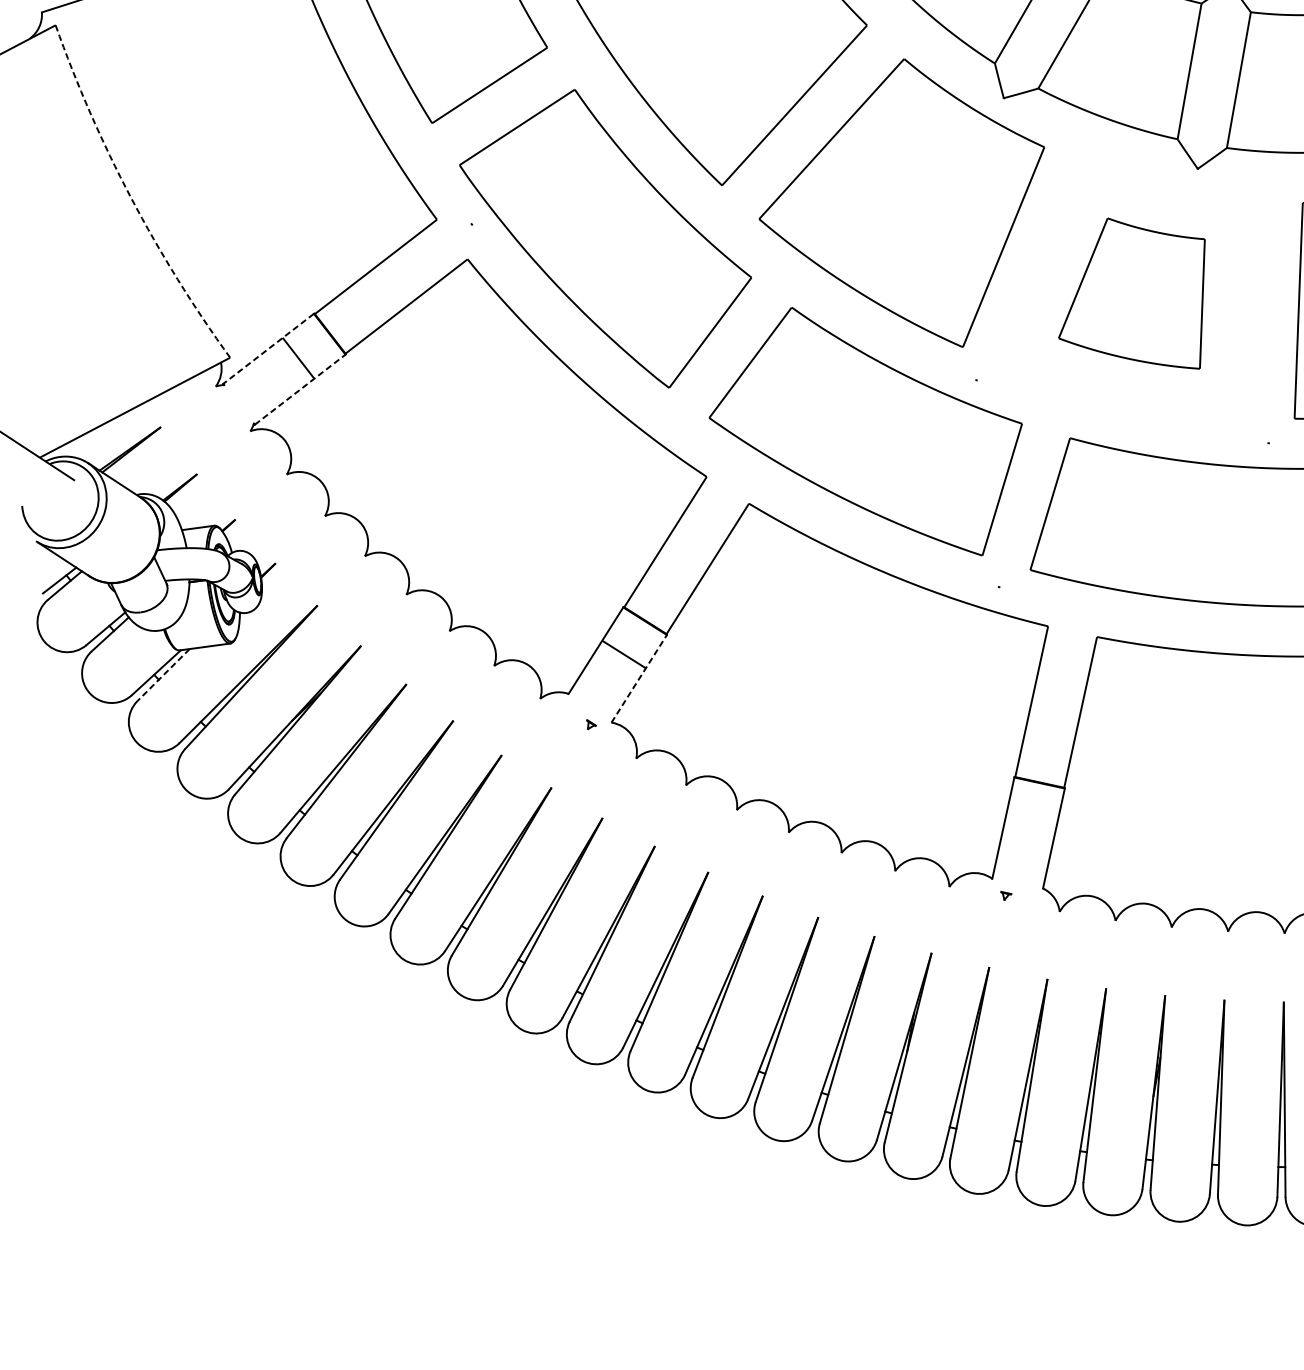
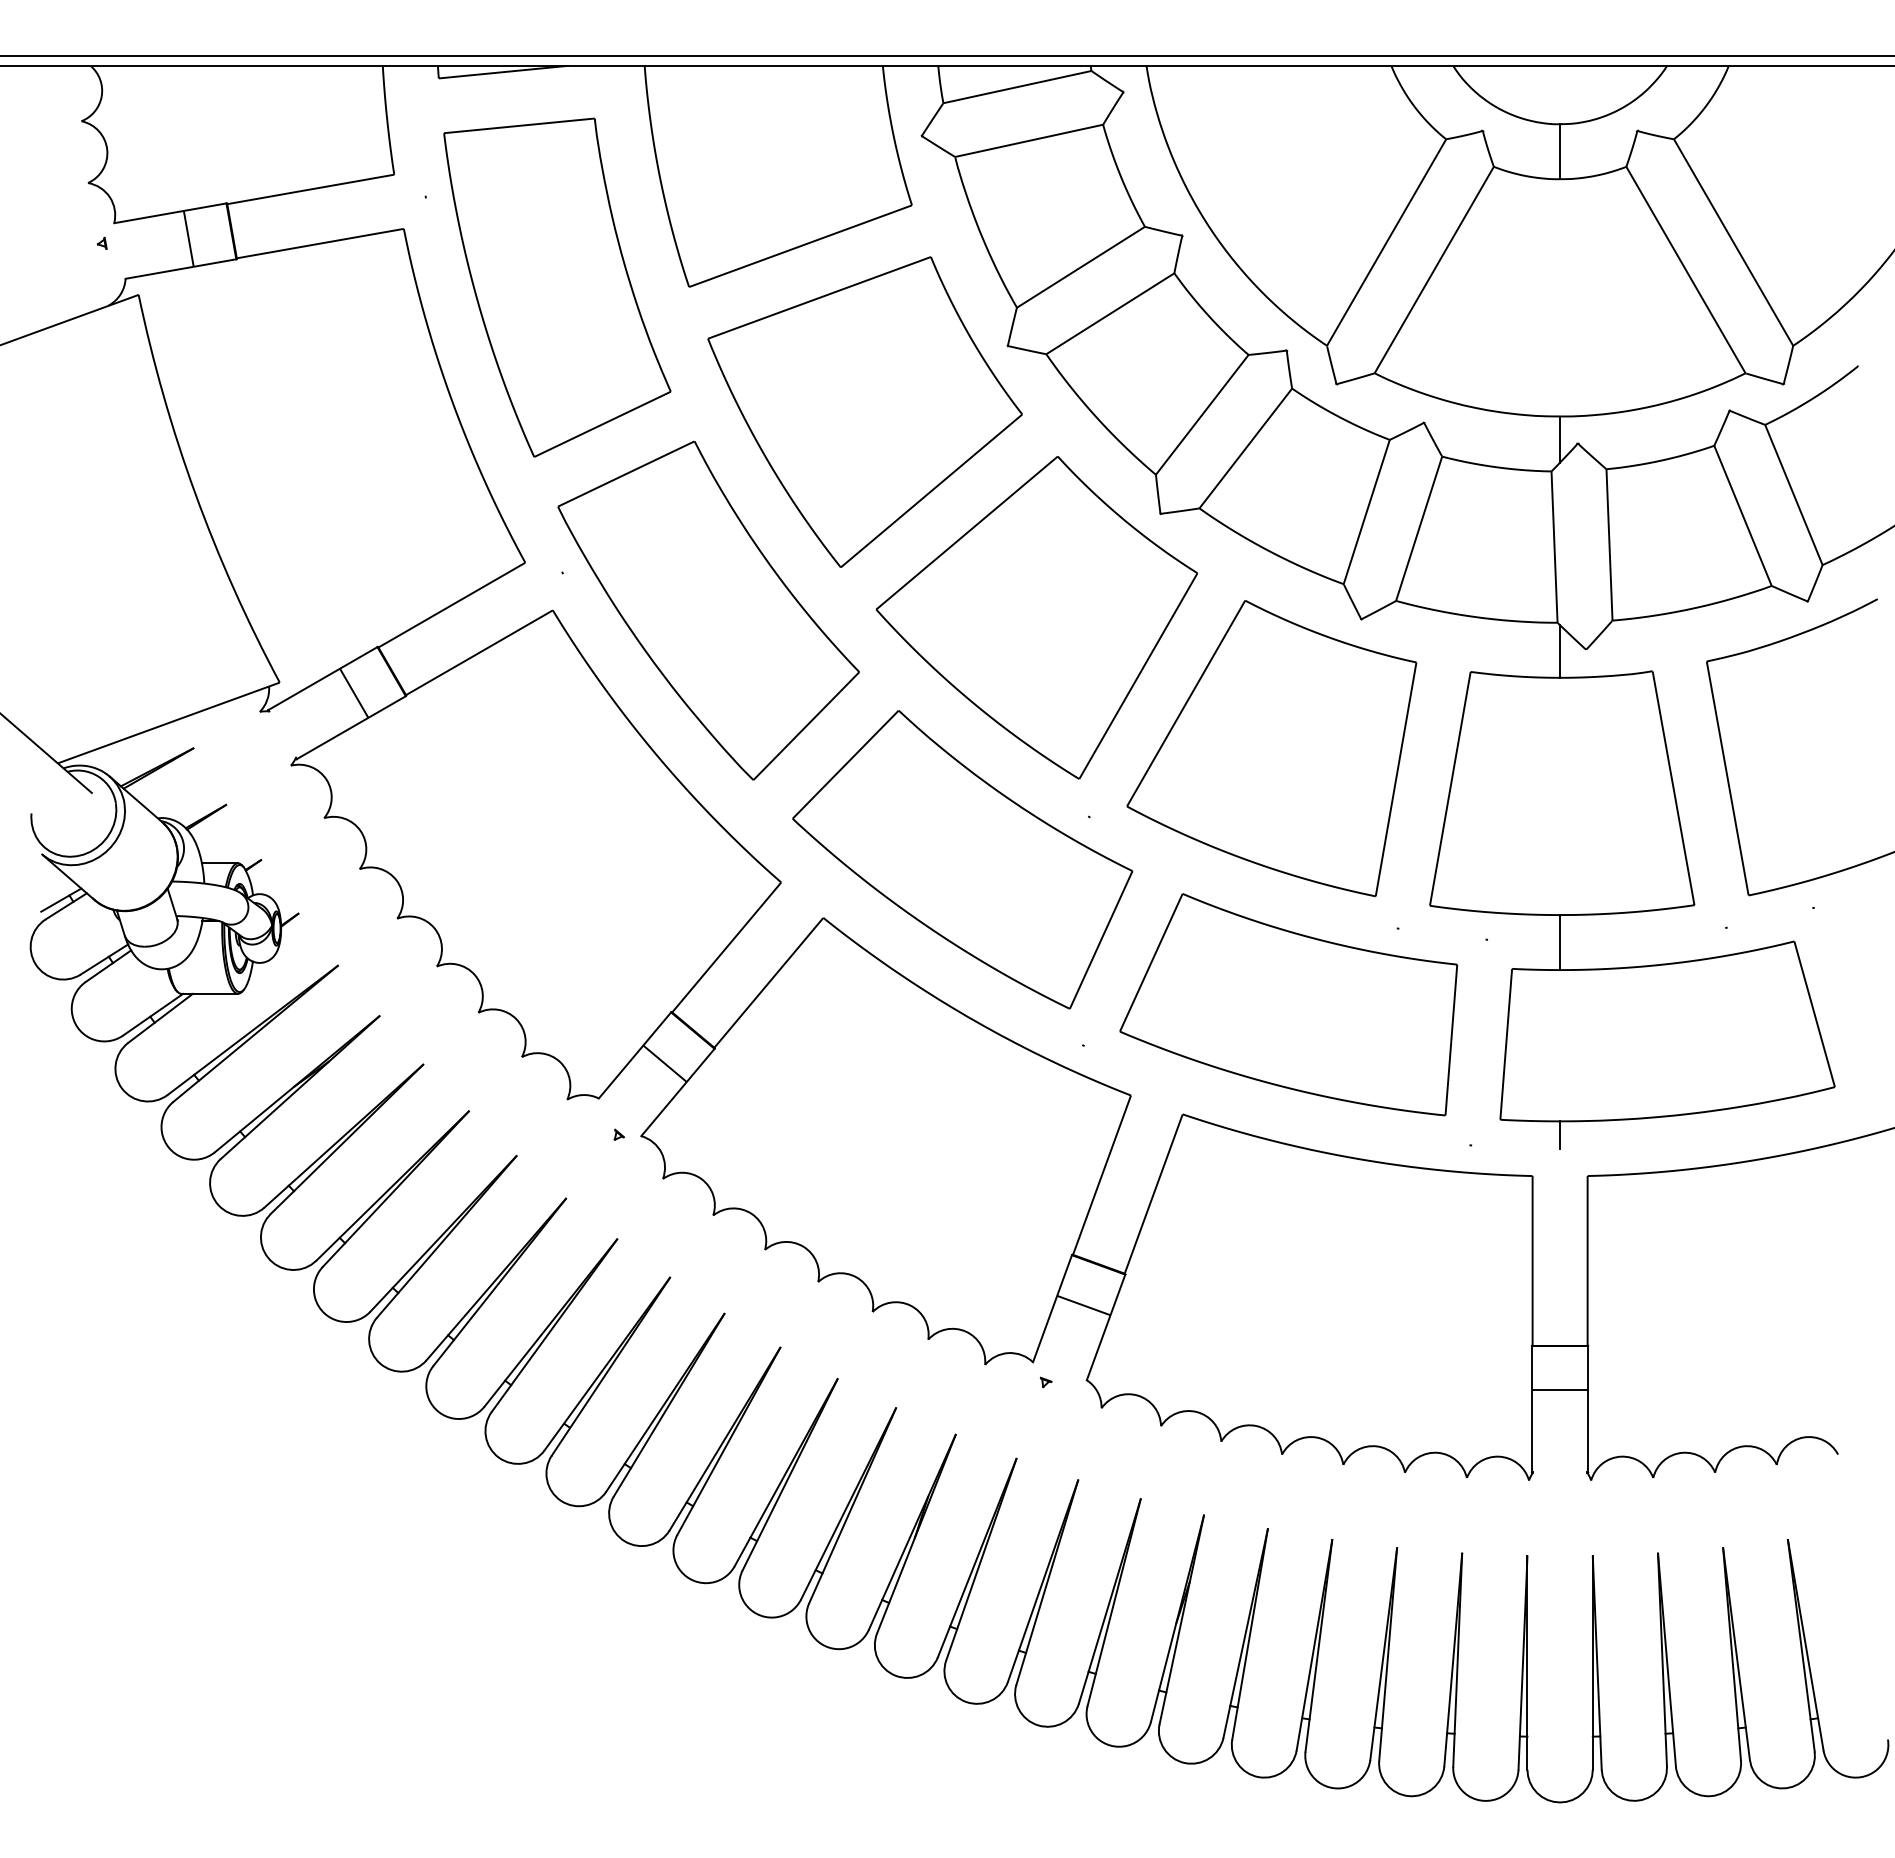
arc: (131, 197) -> (195, 493), dashed -> solid
part: (1132, 296) -> (1271, 748), size x1.67
line: (268, 348) -> (322, 678), dashed -> solid
line: (300, 389) -> (351, 727), dashed -> solid
line: (163, 675) -> (160, 1018), dashed -> solid
line: (638, 678) -> (677, 1092), dashed -> solid
line: (1030, 821) -> (1083, 1305), added

